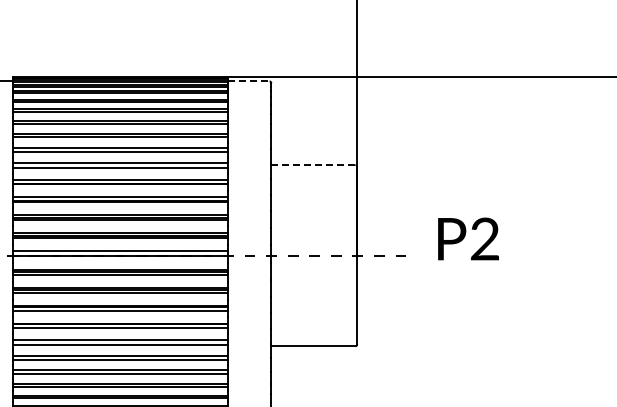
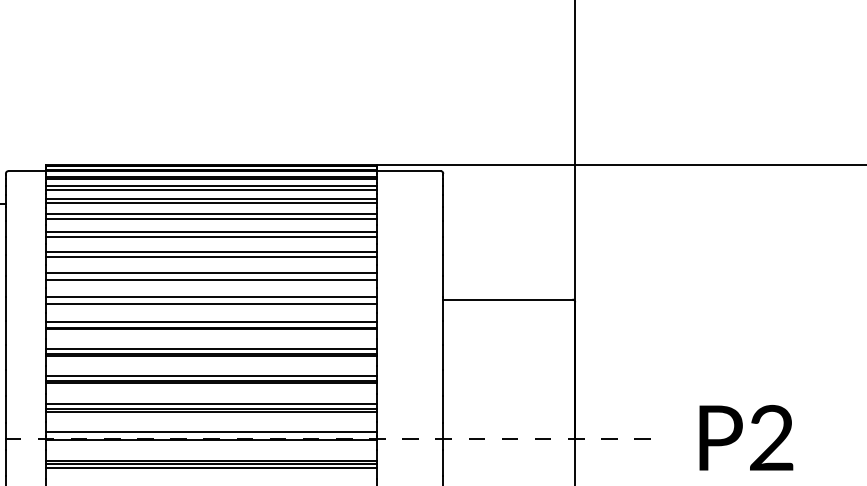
line: (248, 81) -> (408, 171), dashed -> solid
line: (313, 165) -> (508, 300), dashed -> solid
text: (468, 238) -> (746, 437), moved

